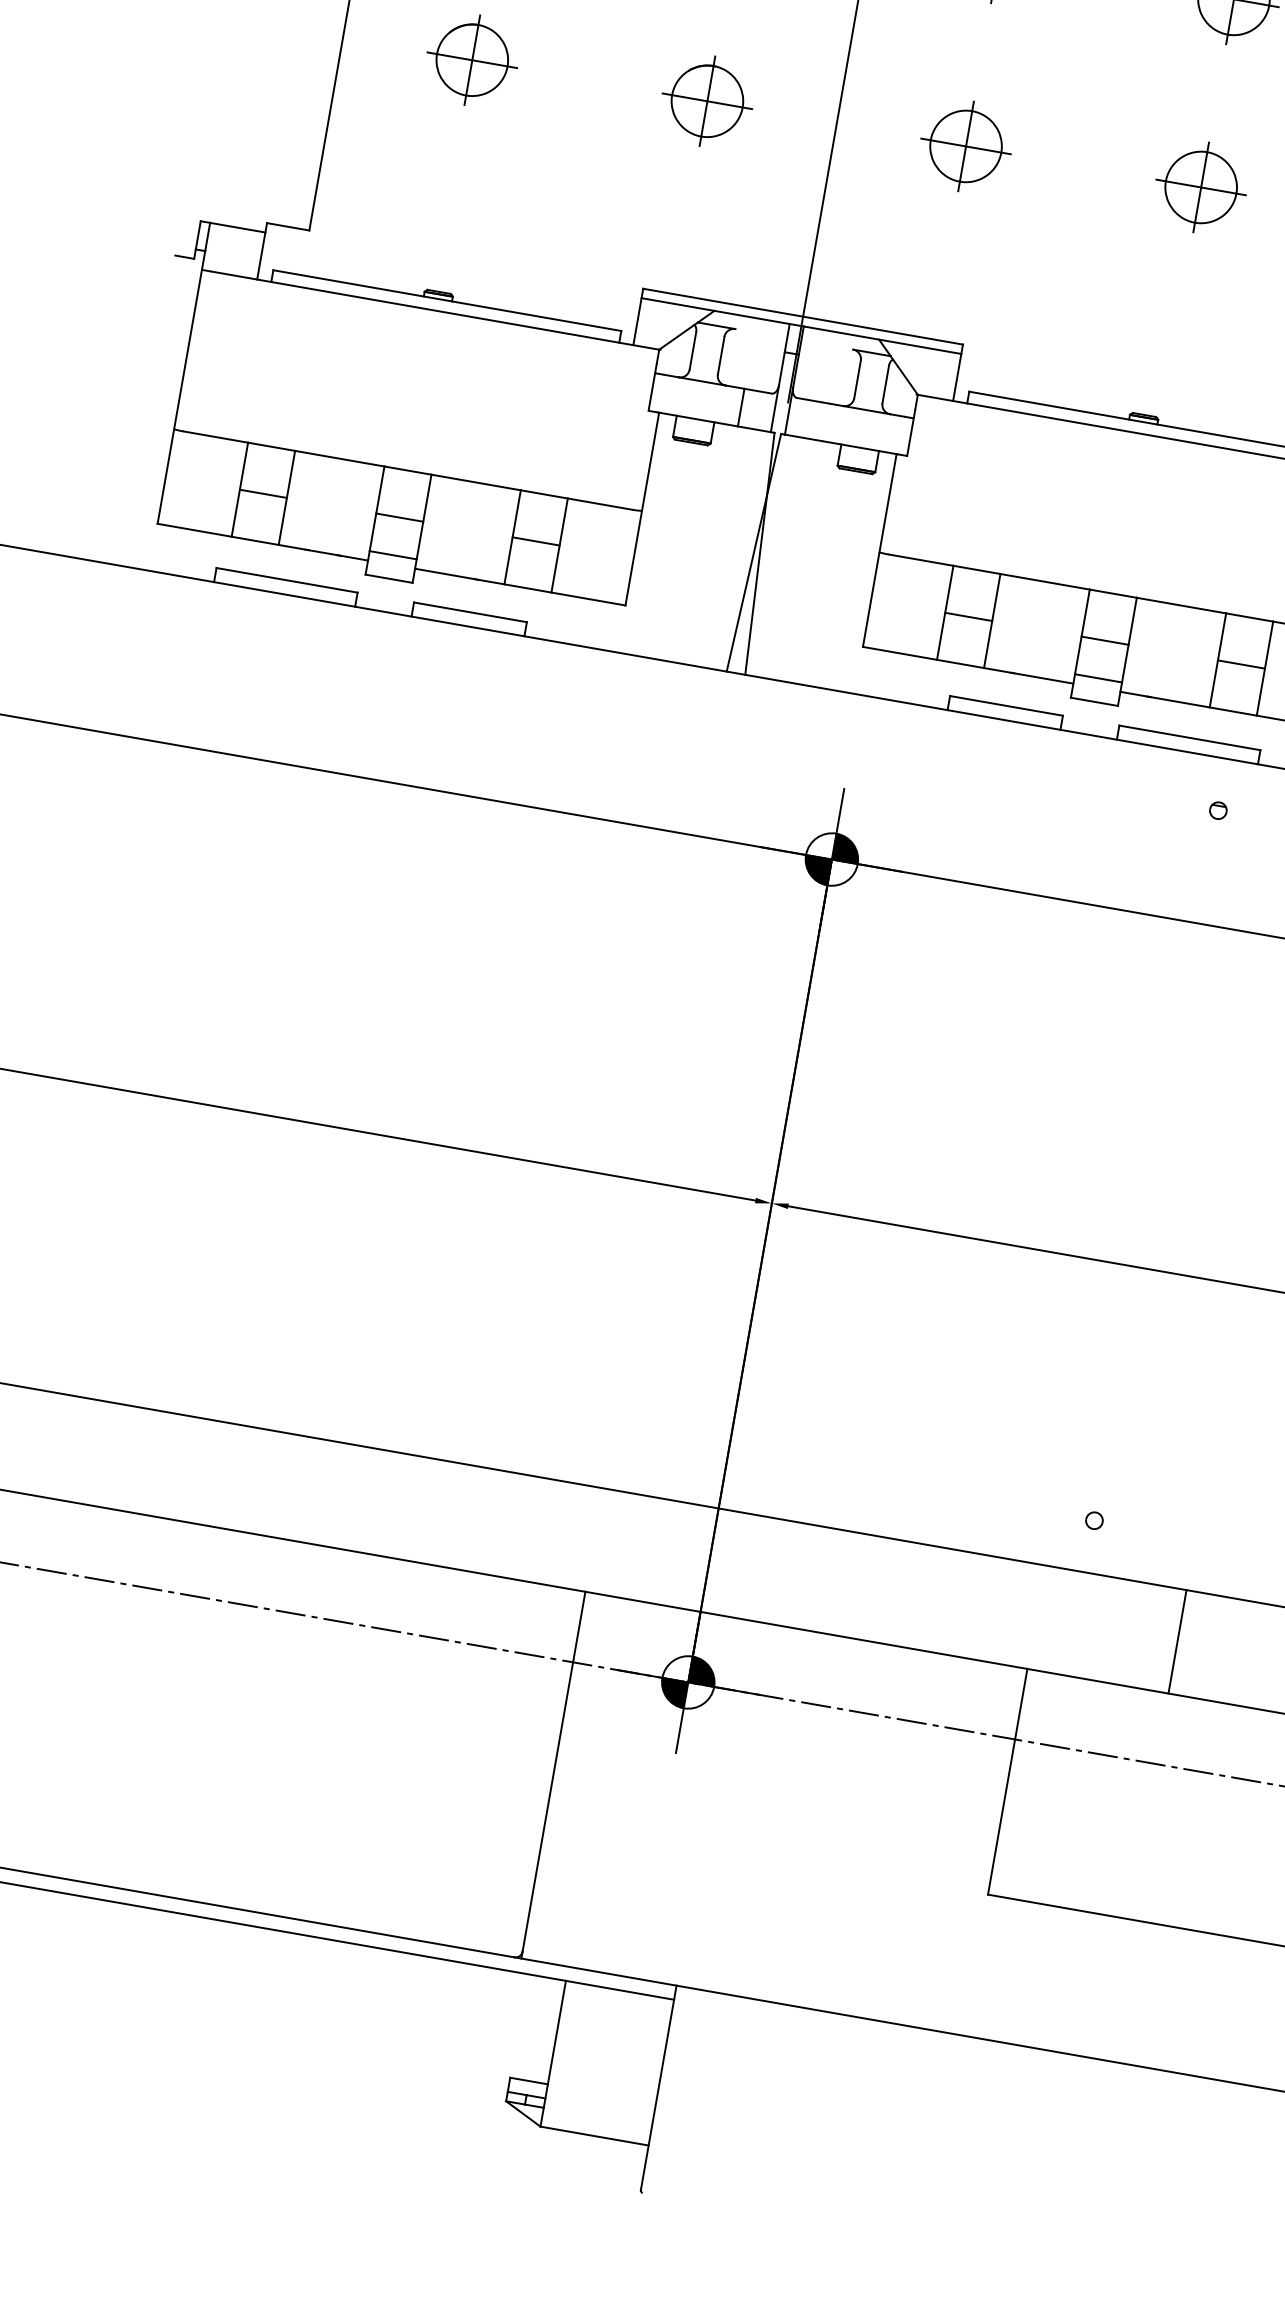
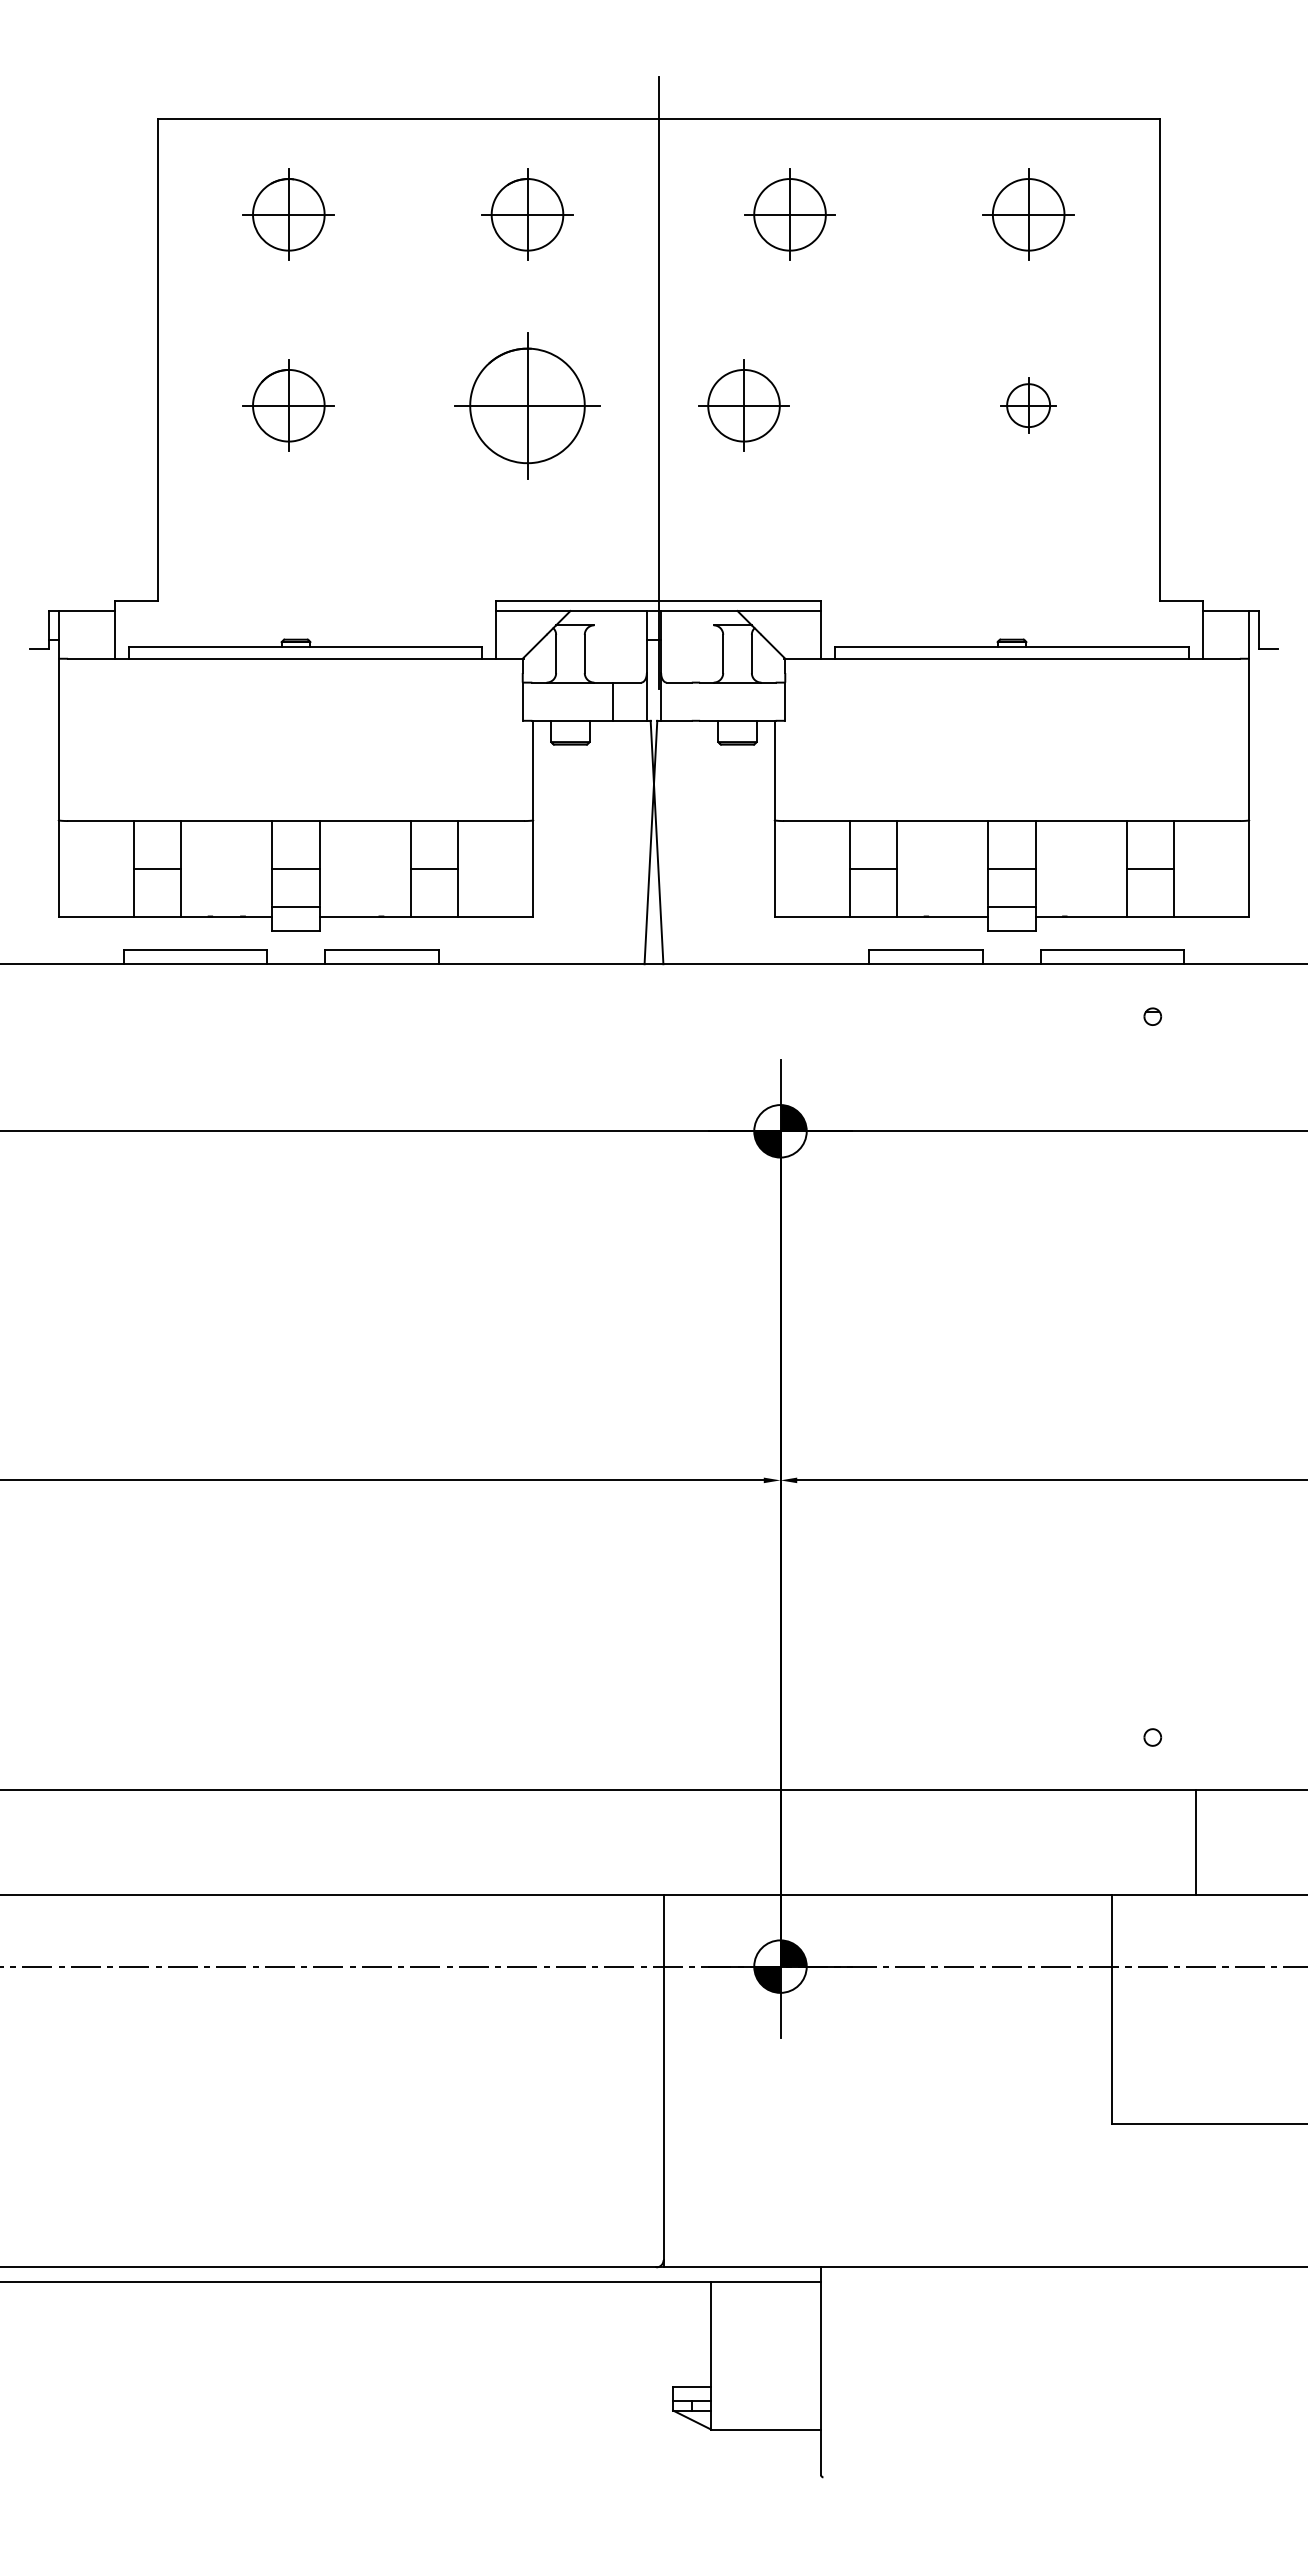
part: (707, 101) -> (527, 405), size x1.6
part: (965, 146) -> (743, 405), moved
part: (1201, 187) -> (1028, 405), size x0.6
line: (1177, 1641) -> (1196, 1842), moved

